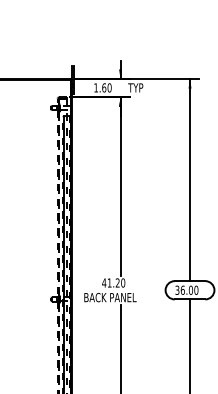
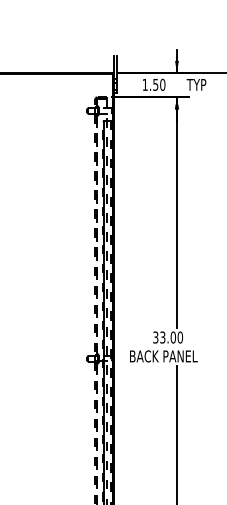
text: (104, 87) -> (156, 84), 1.60 -> 1.50
text: (110, 282) -> (163, 336), 41.20 -> 33.00

